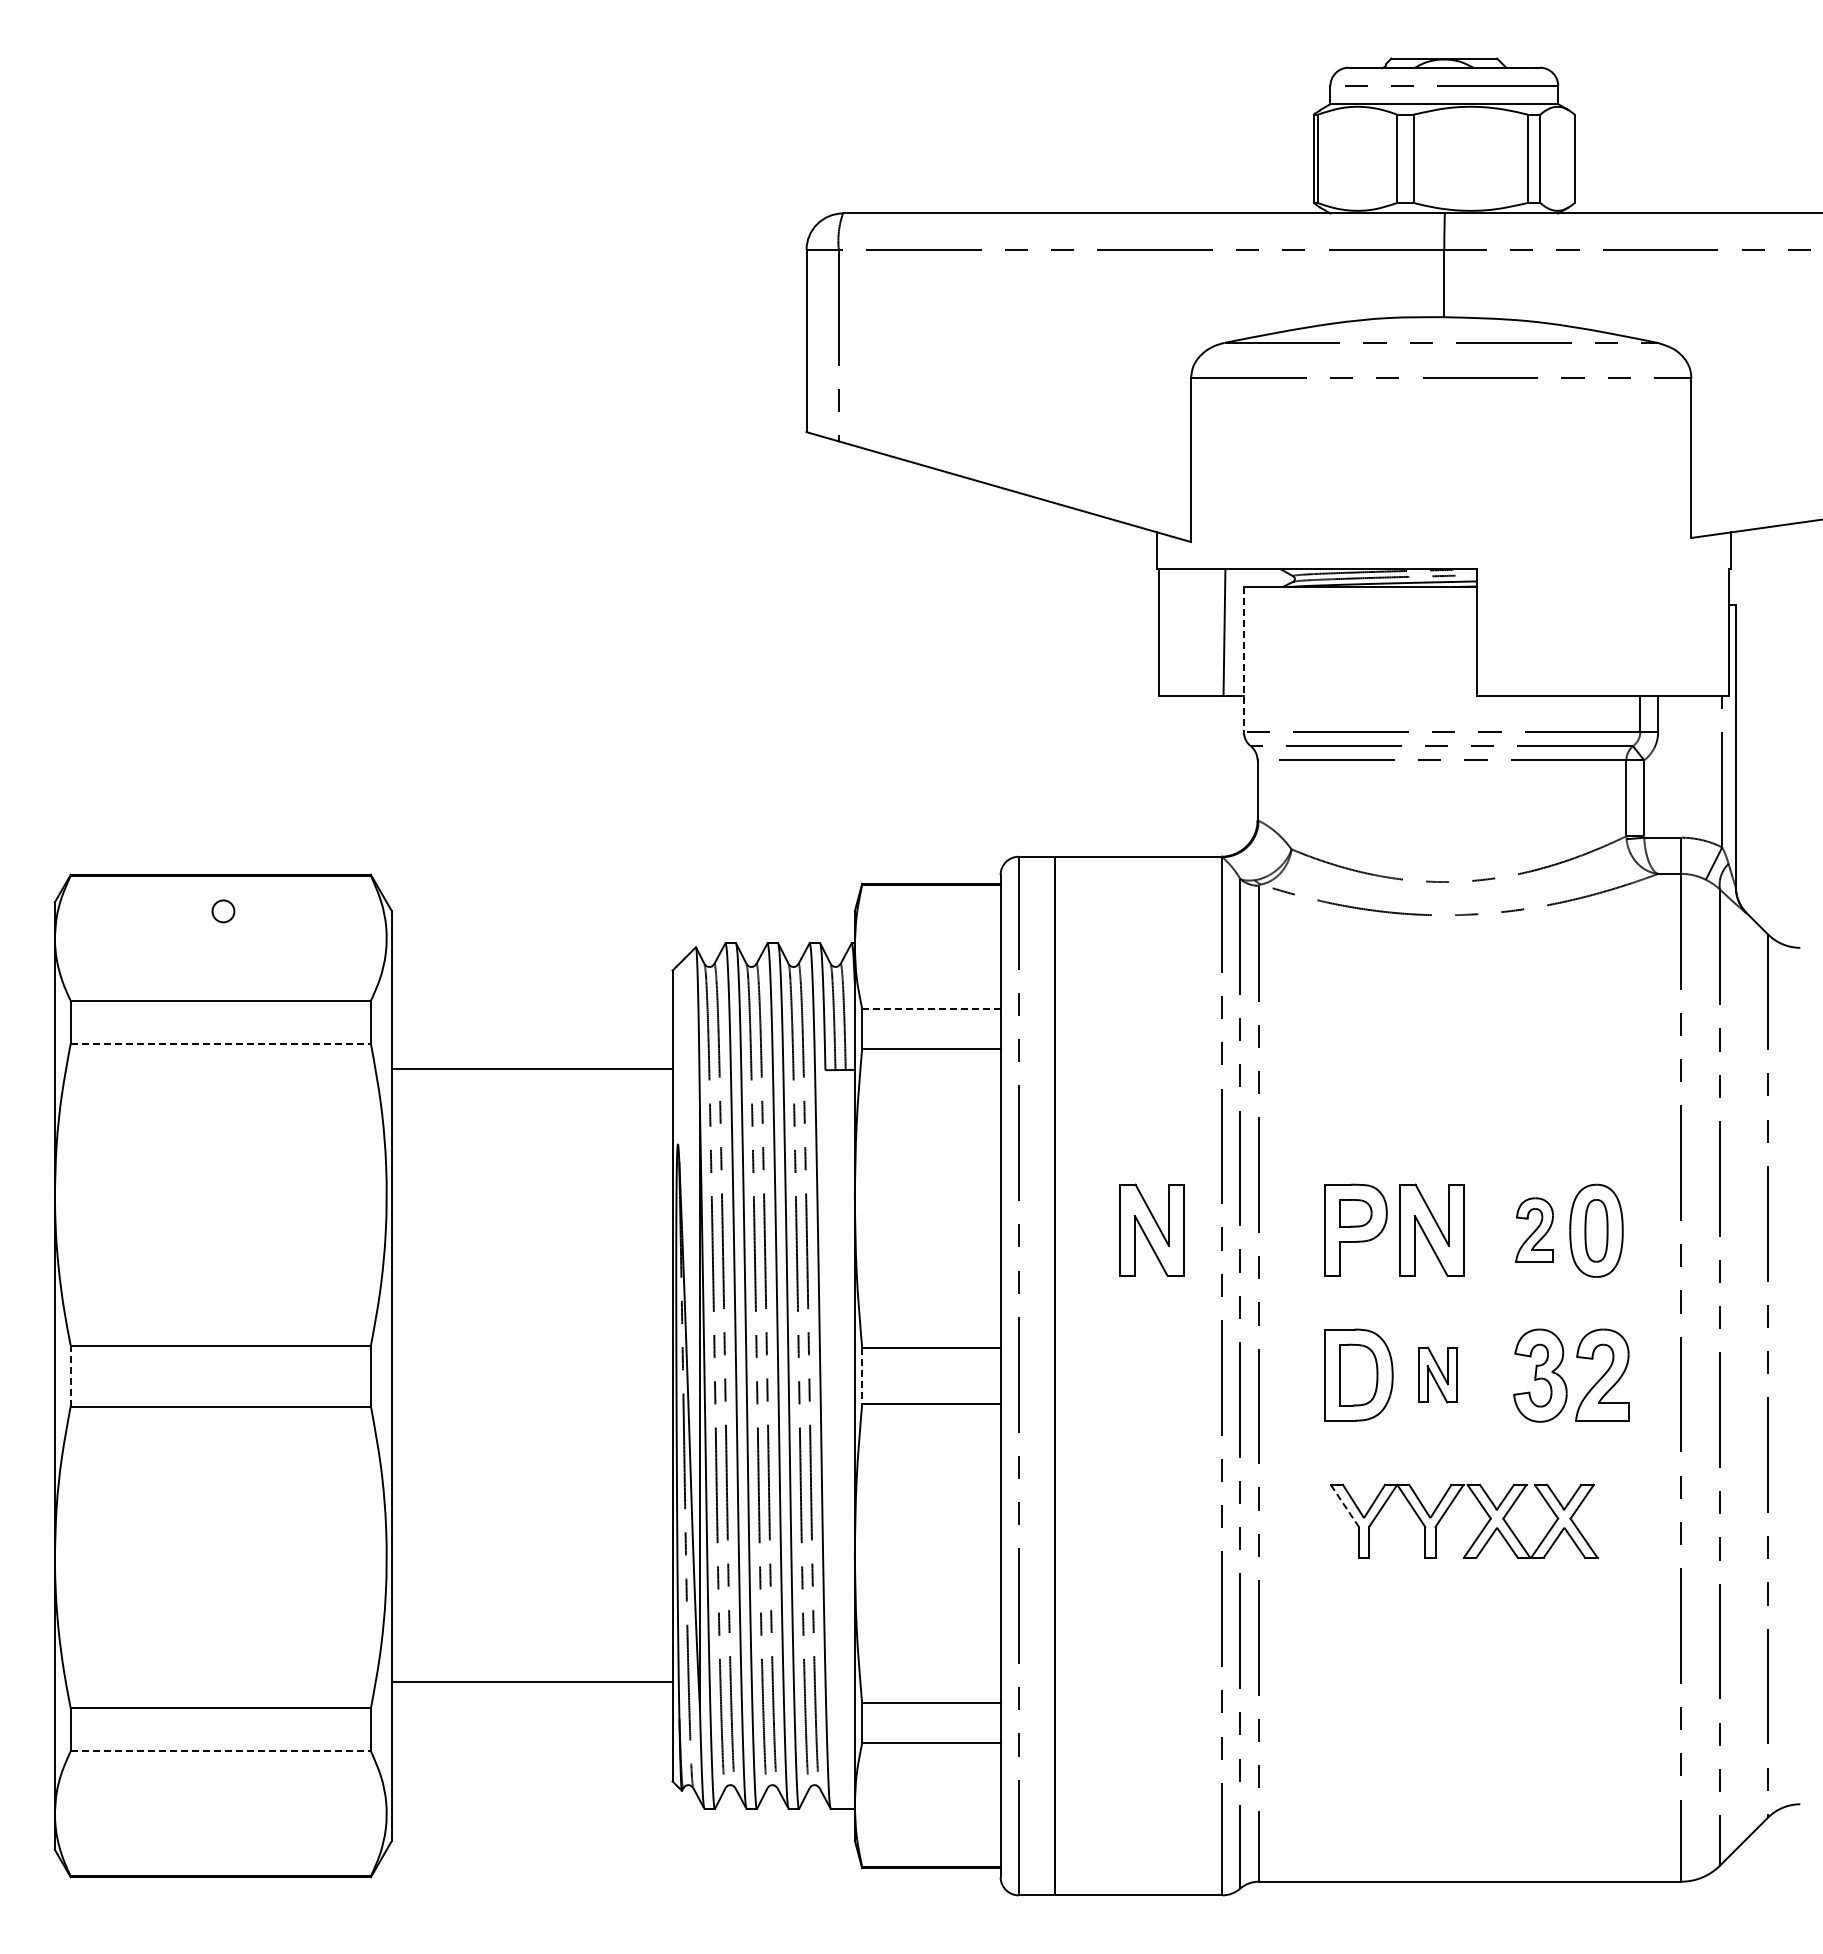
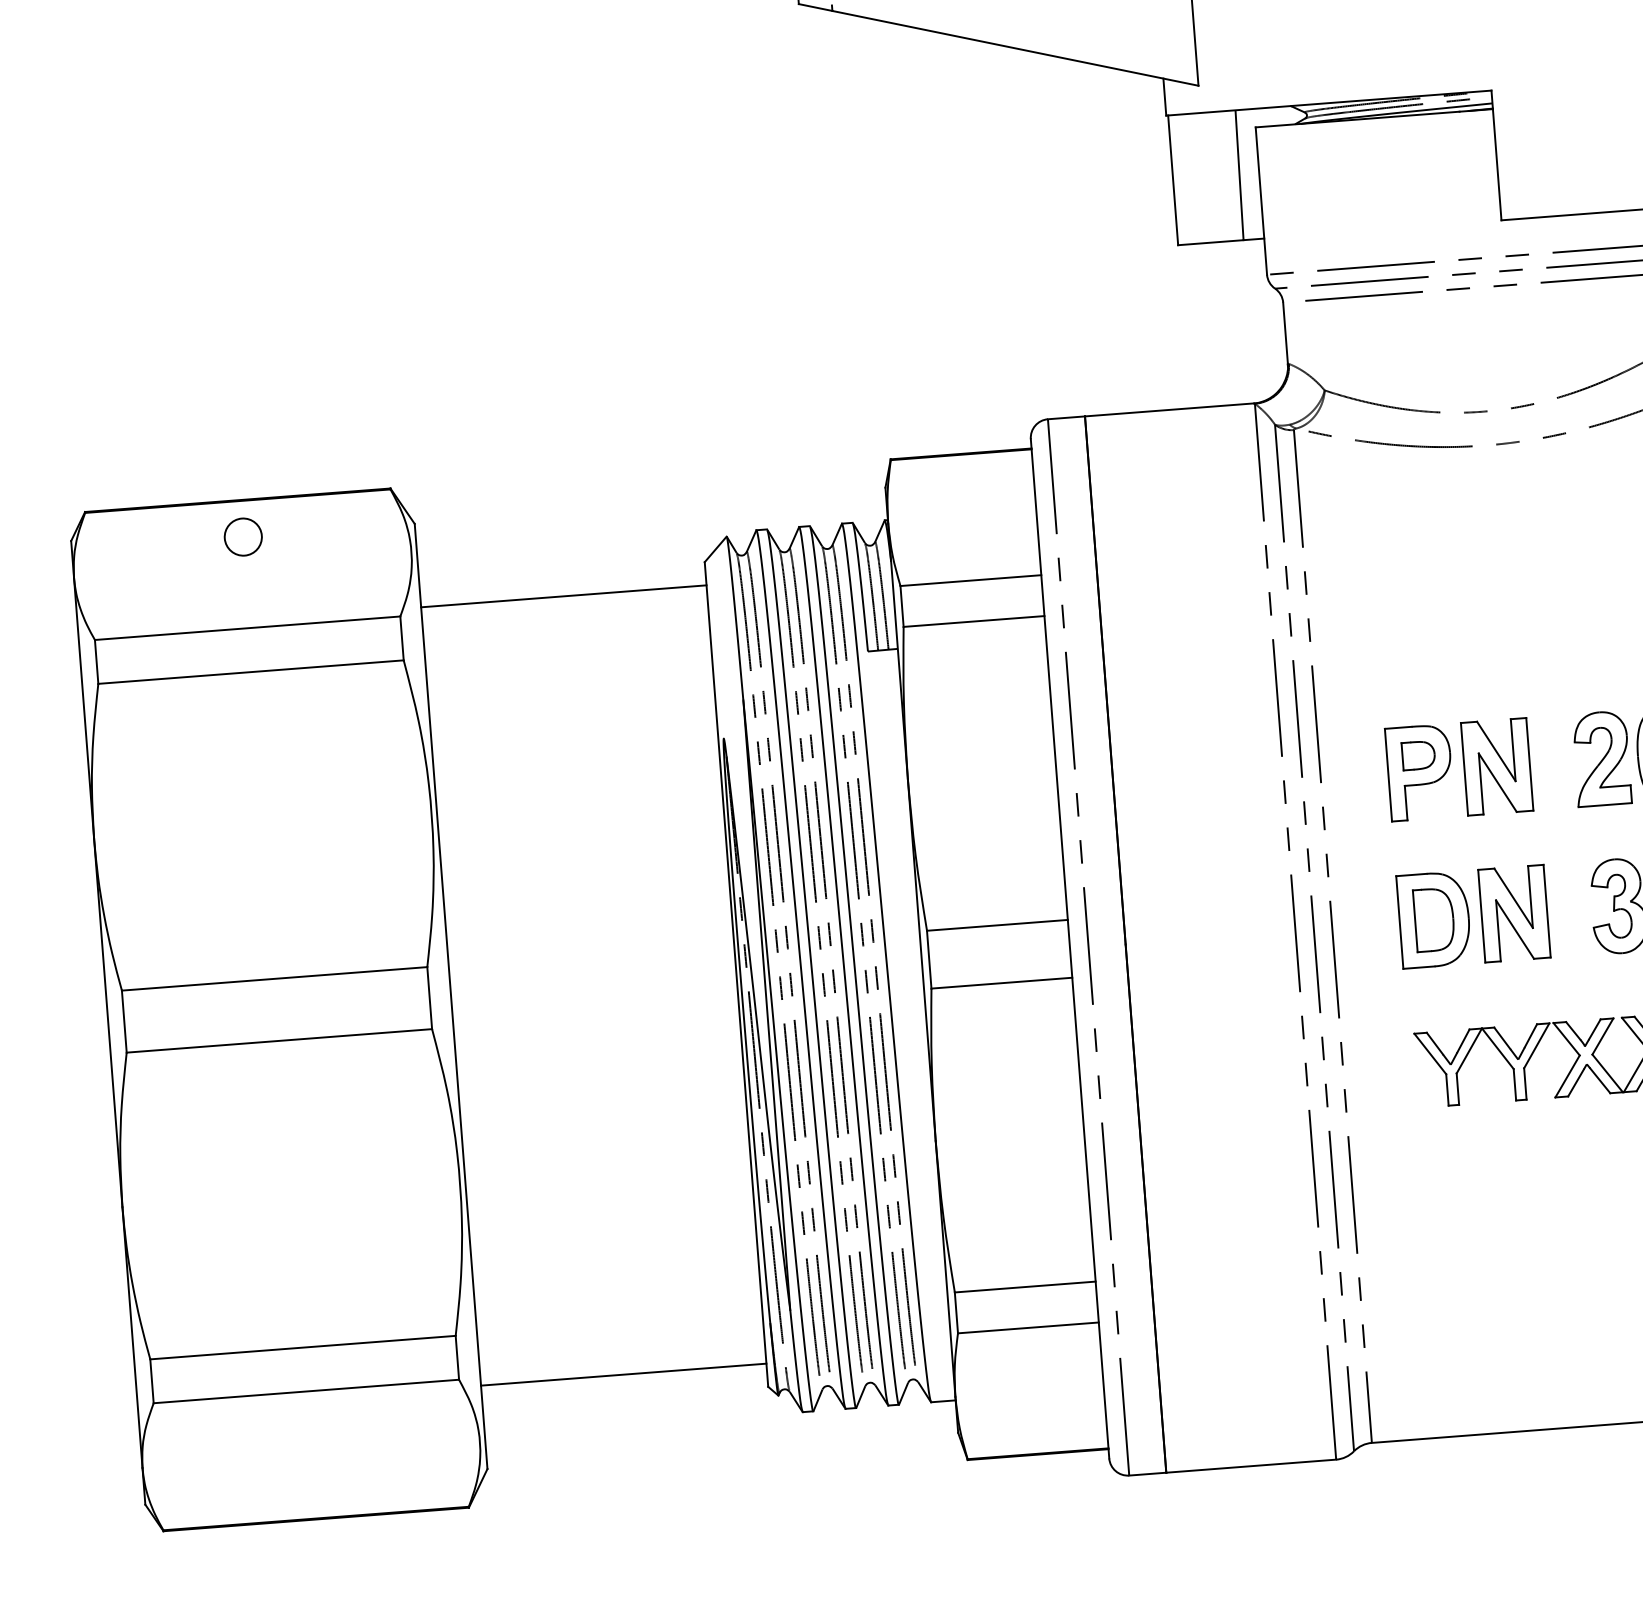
line: (1243, 659) -> (1260, 201), dashed -> solid
circle: (223, 911) -> (243, 537), size x1.67
line: (931, 1008) -> (970, 580), dashed -> solid
line: (221, 1043) -> (251, 671), dashed -> solid
line: (532, 1069) -> (564, 596), moved
part: (1151, 1229) -> (1212, 787), removed
part: (1534, 1229) -> (1601, 758), size x1.43
part: (1437, 1374) -> (1514, 913), size x1.67
line: (70, 1375) -> (124, 1021), dashed -> solid
line: (862, 1376) -> (929, 960), dashed -> solid
line: (1345, 1506) -> (1431, 1054), dashed -> solid
line: (532, 1681) -> (623, 1374), moved
line: (221, 1751) -> (307, 1391), dashed -> solid

